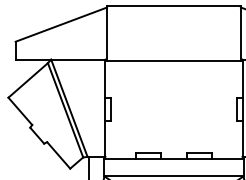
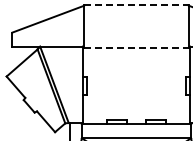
line: (175, 5) -> (137, 4), solid -> dashed
line: (175, 60) -> (137, 47), solid -> dashed

